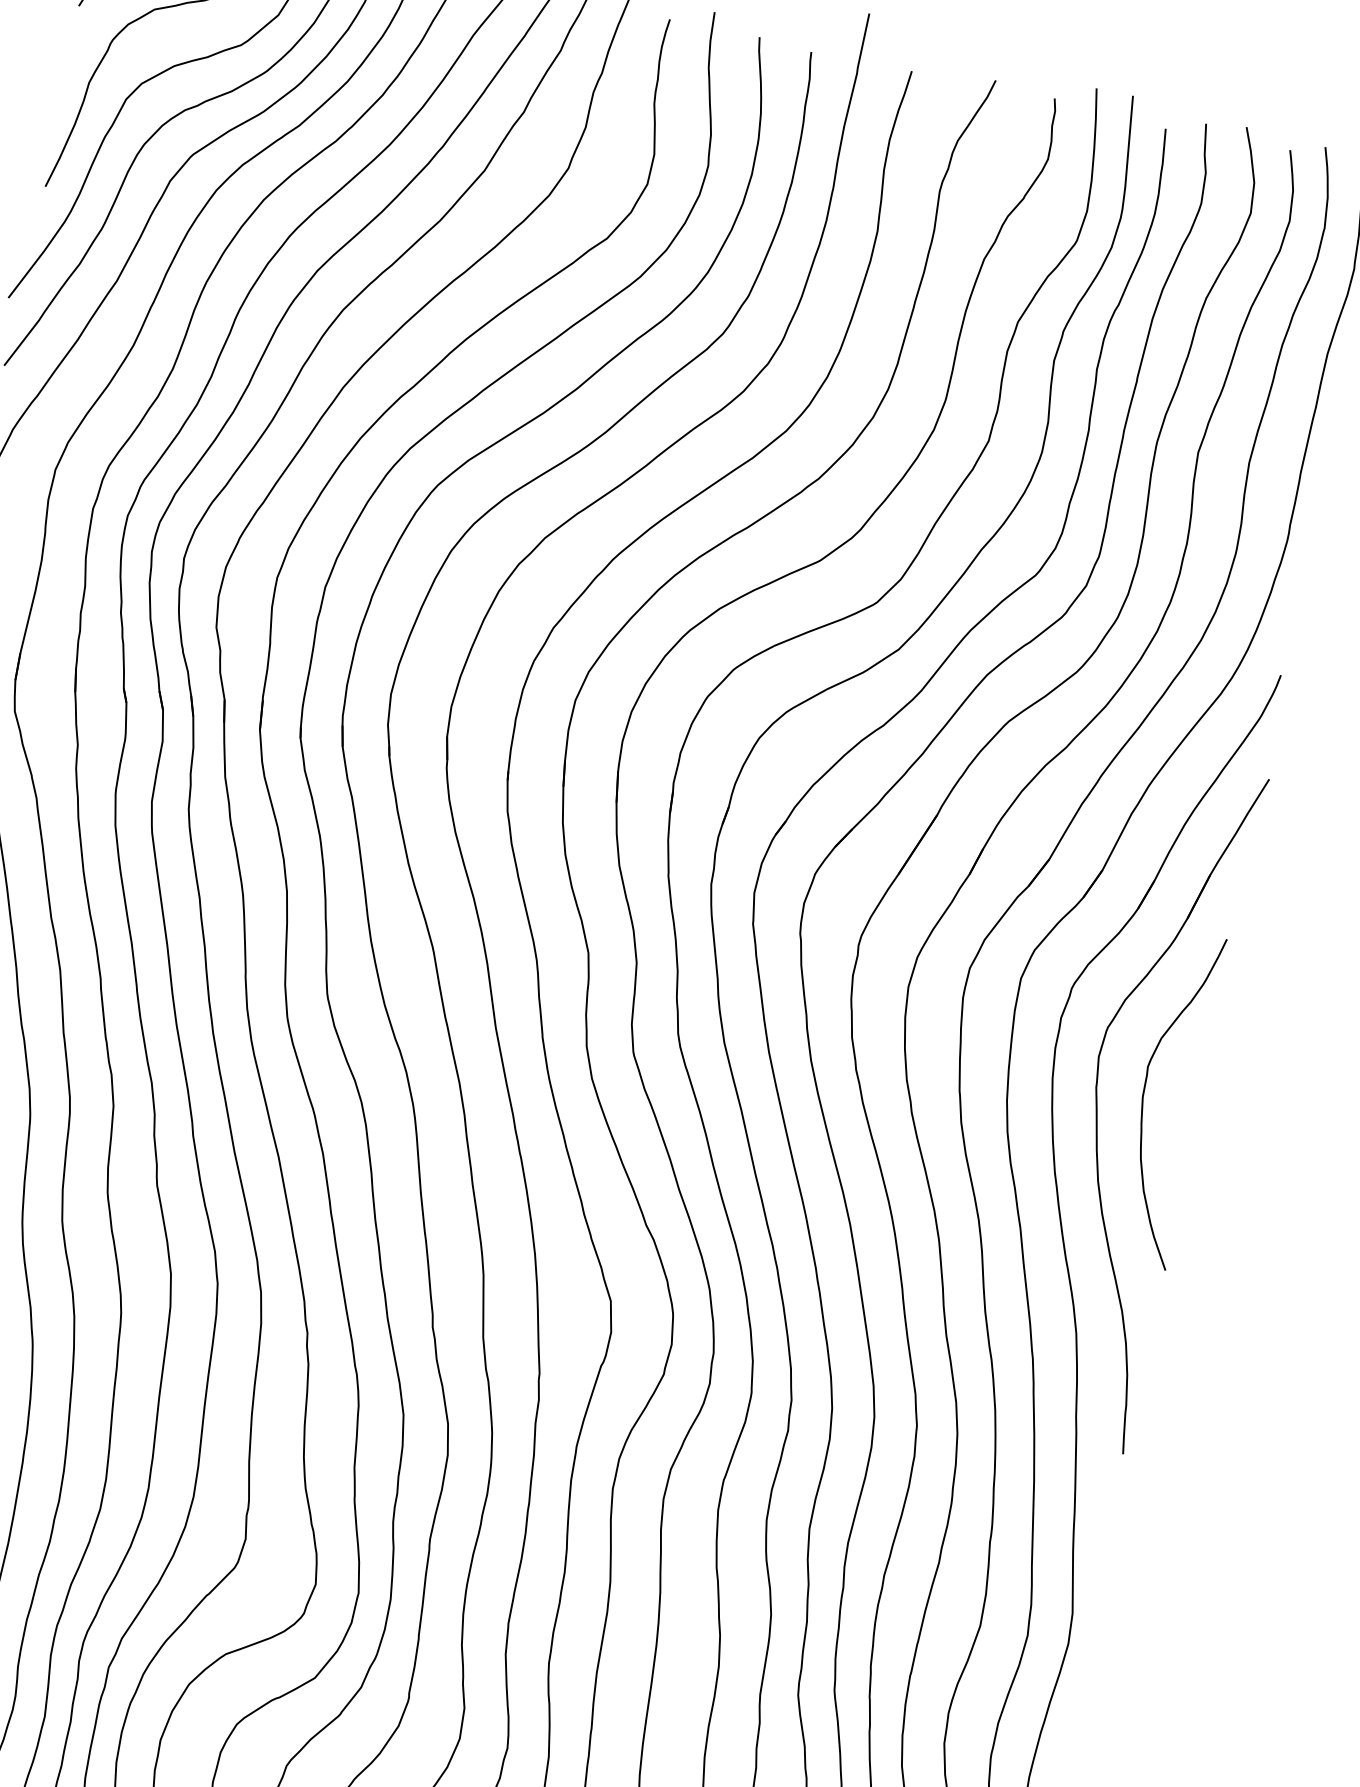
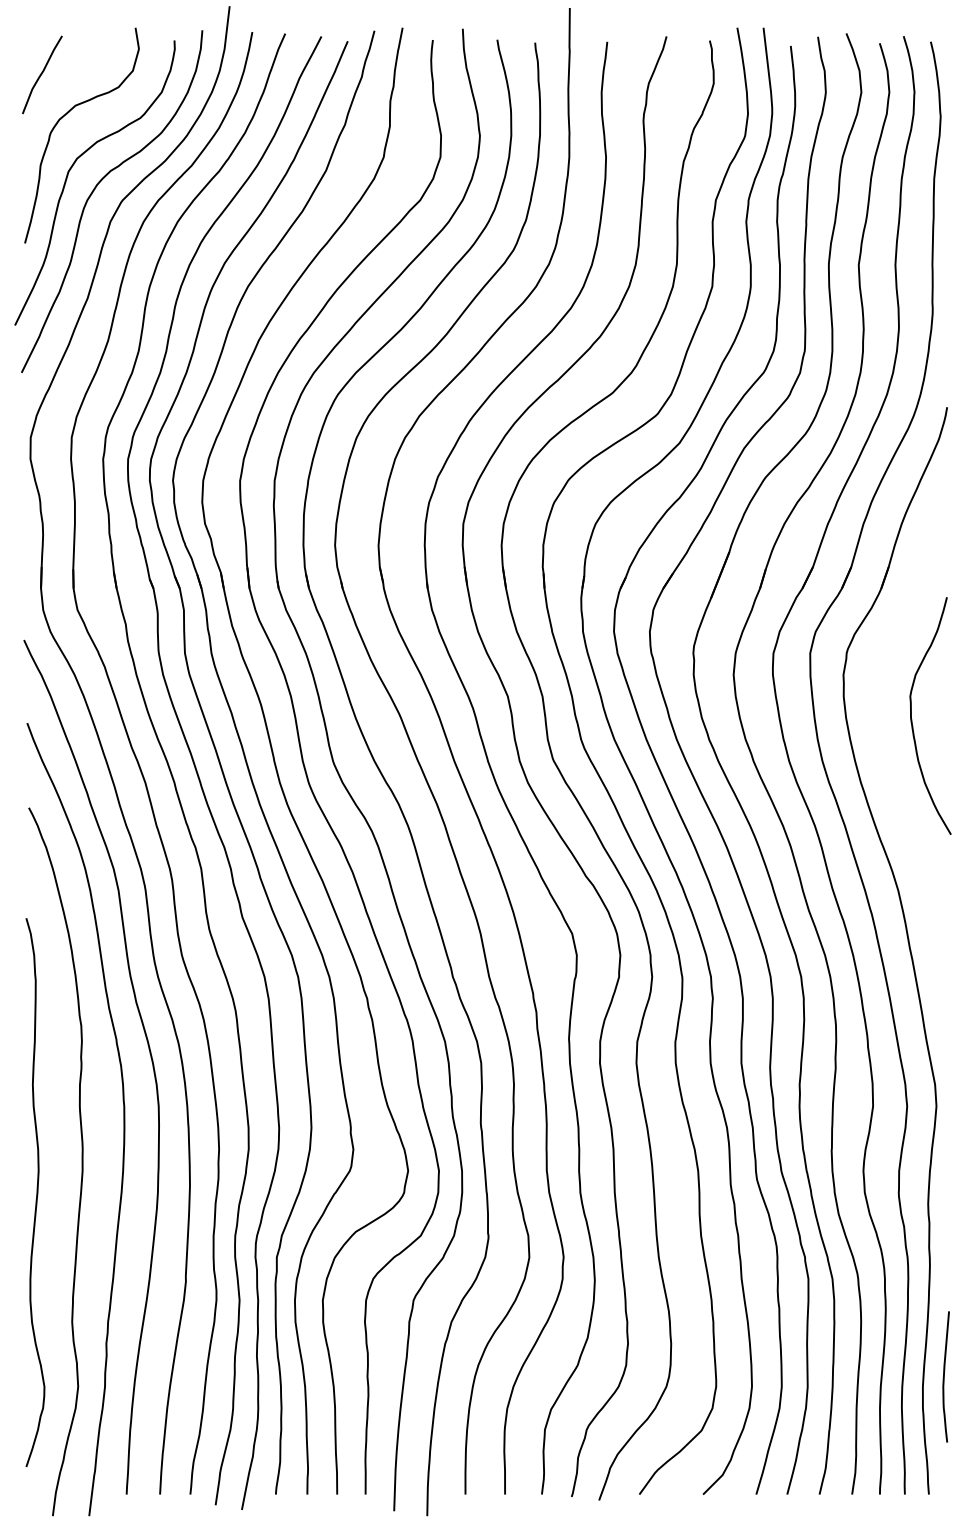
part: (1098, 1105) -> (881, 730), removed

